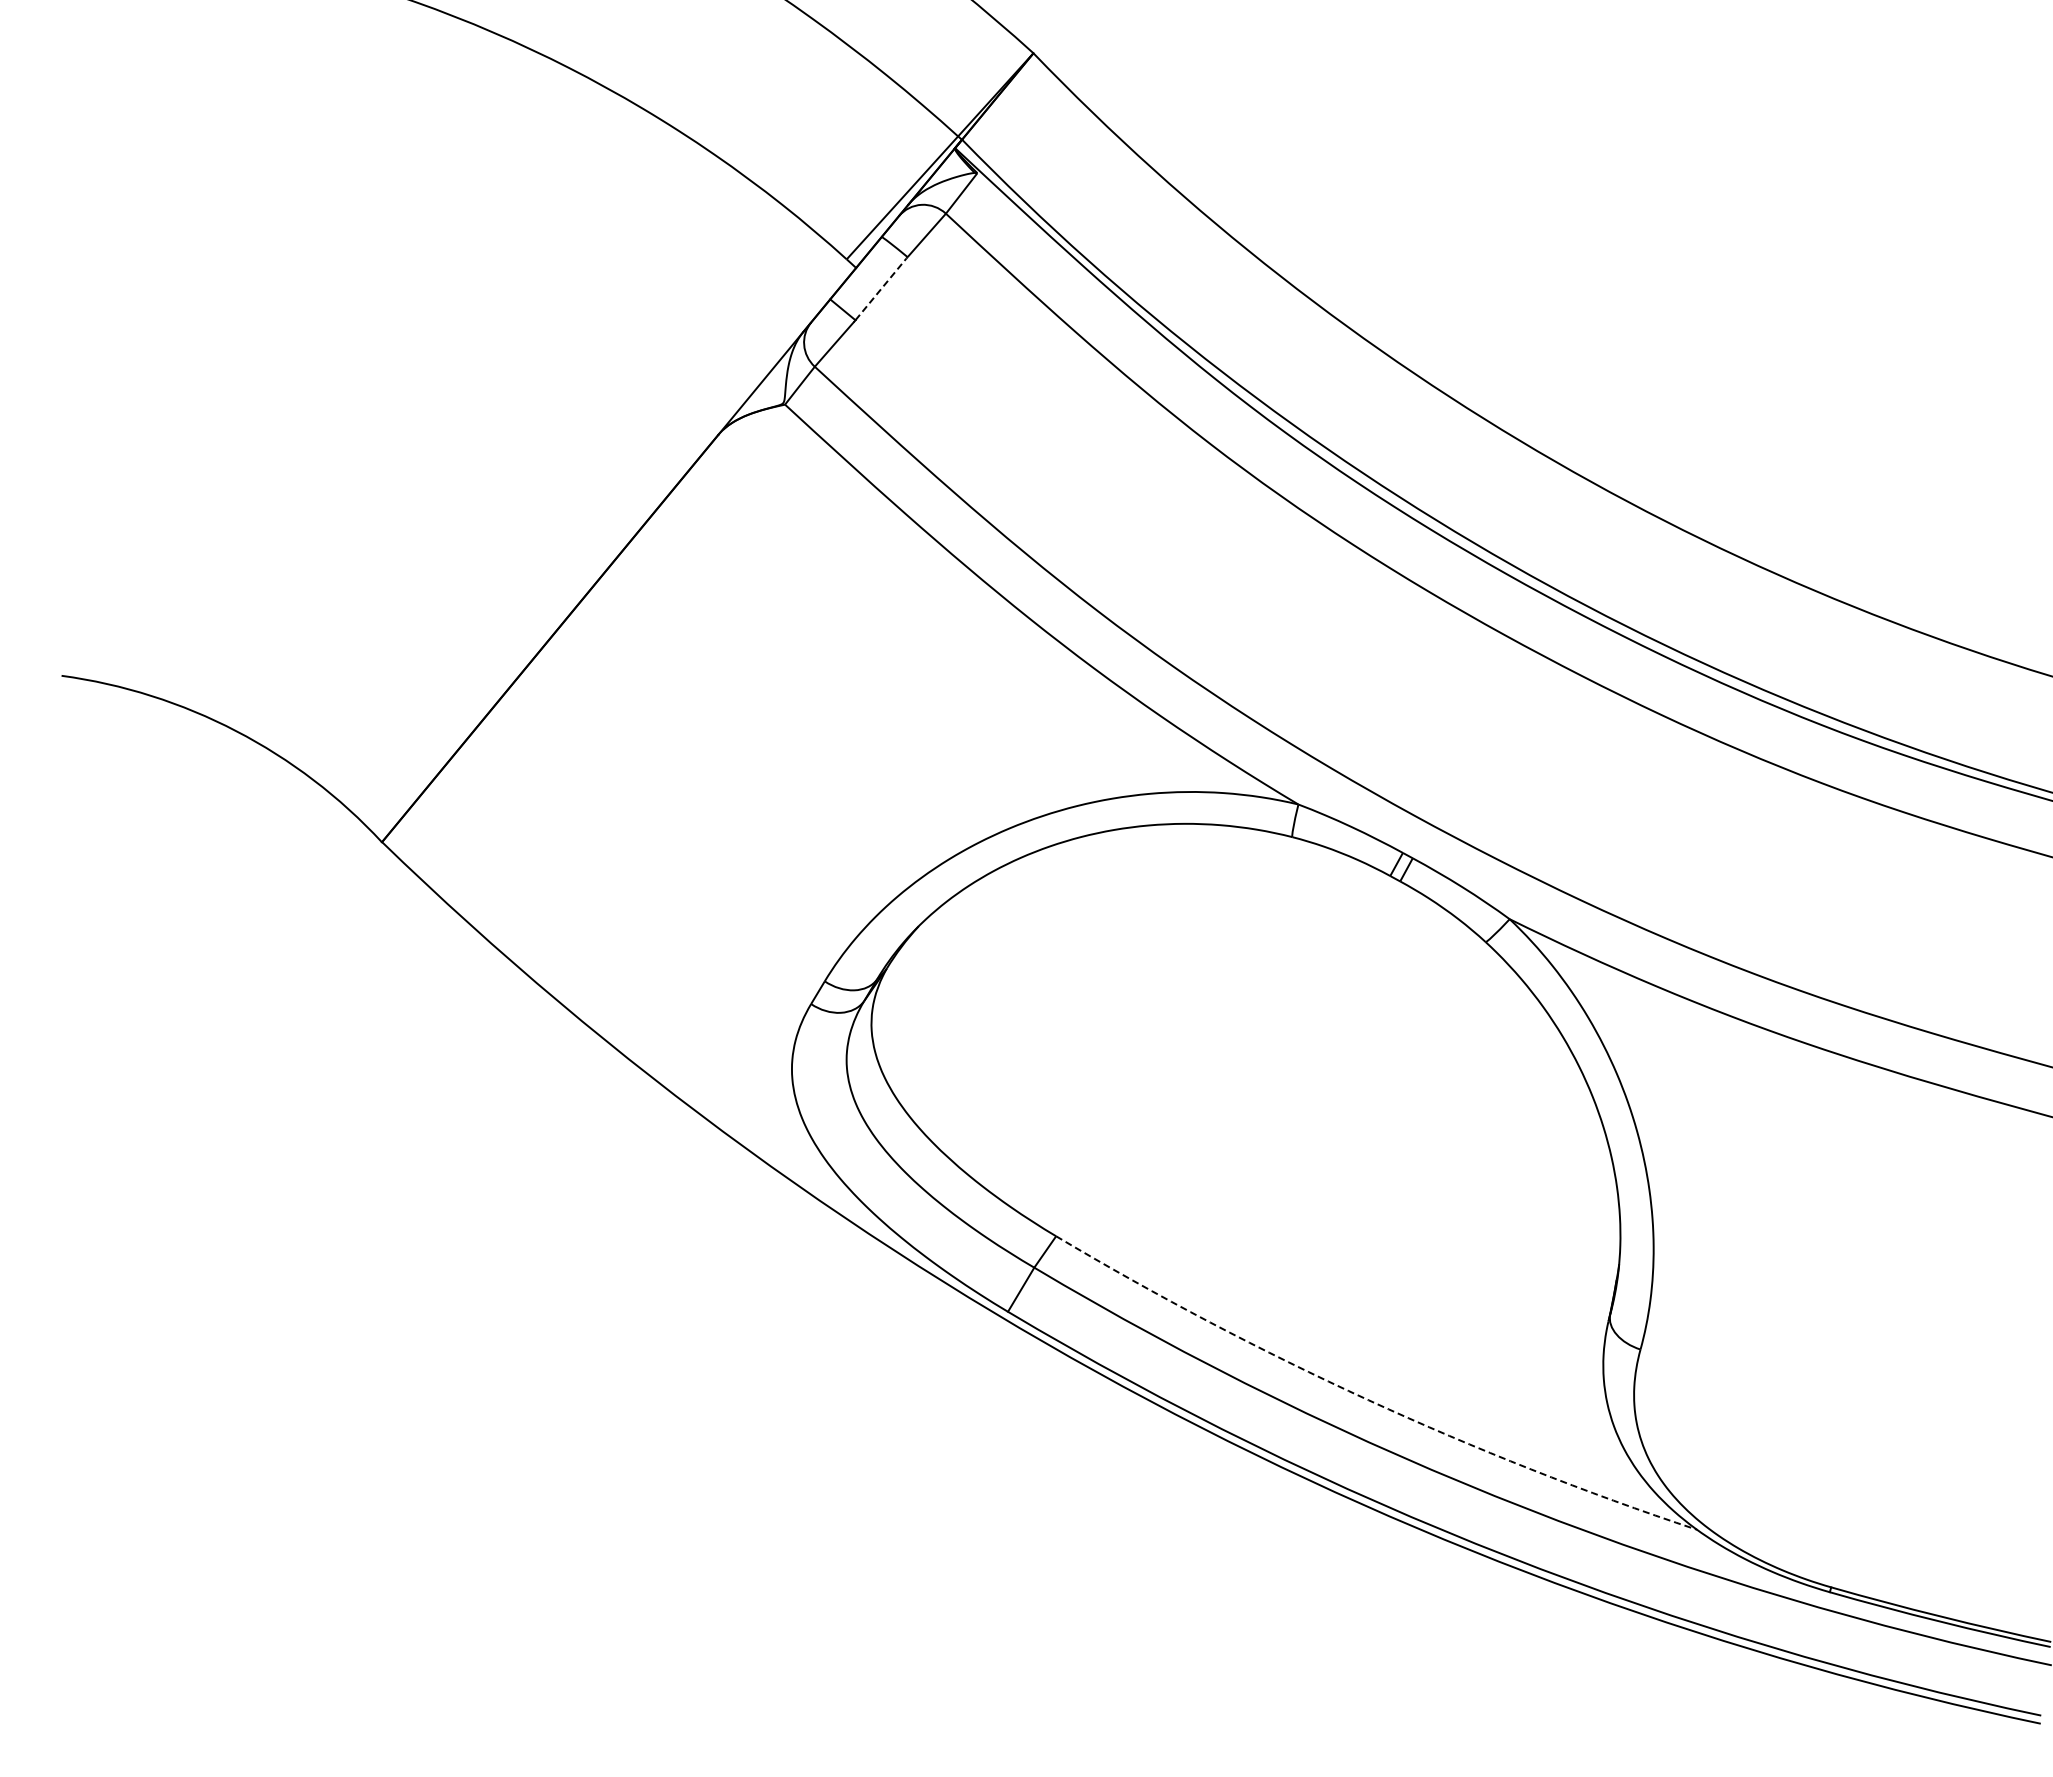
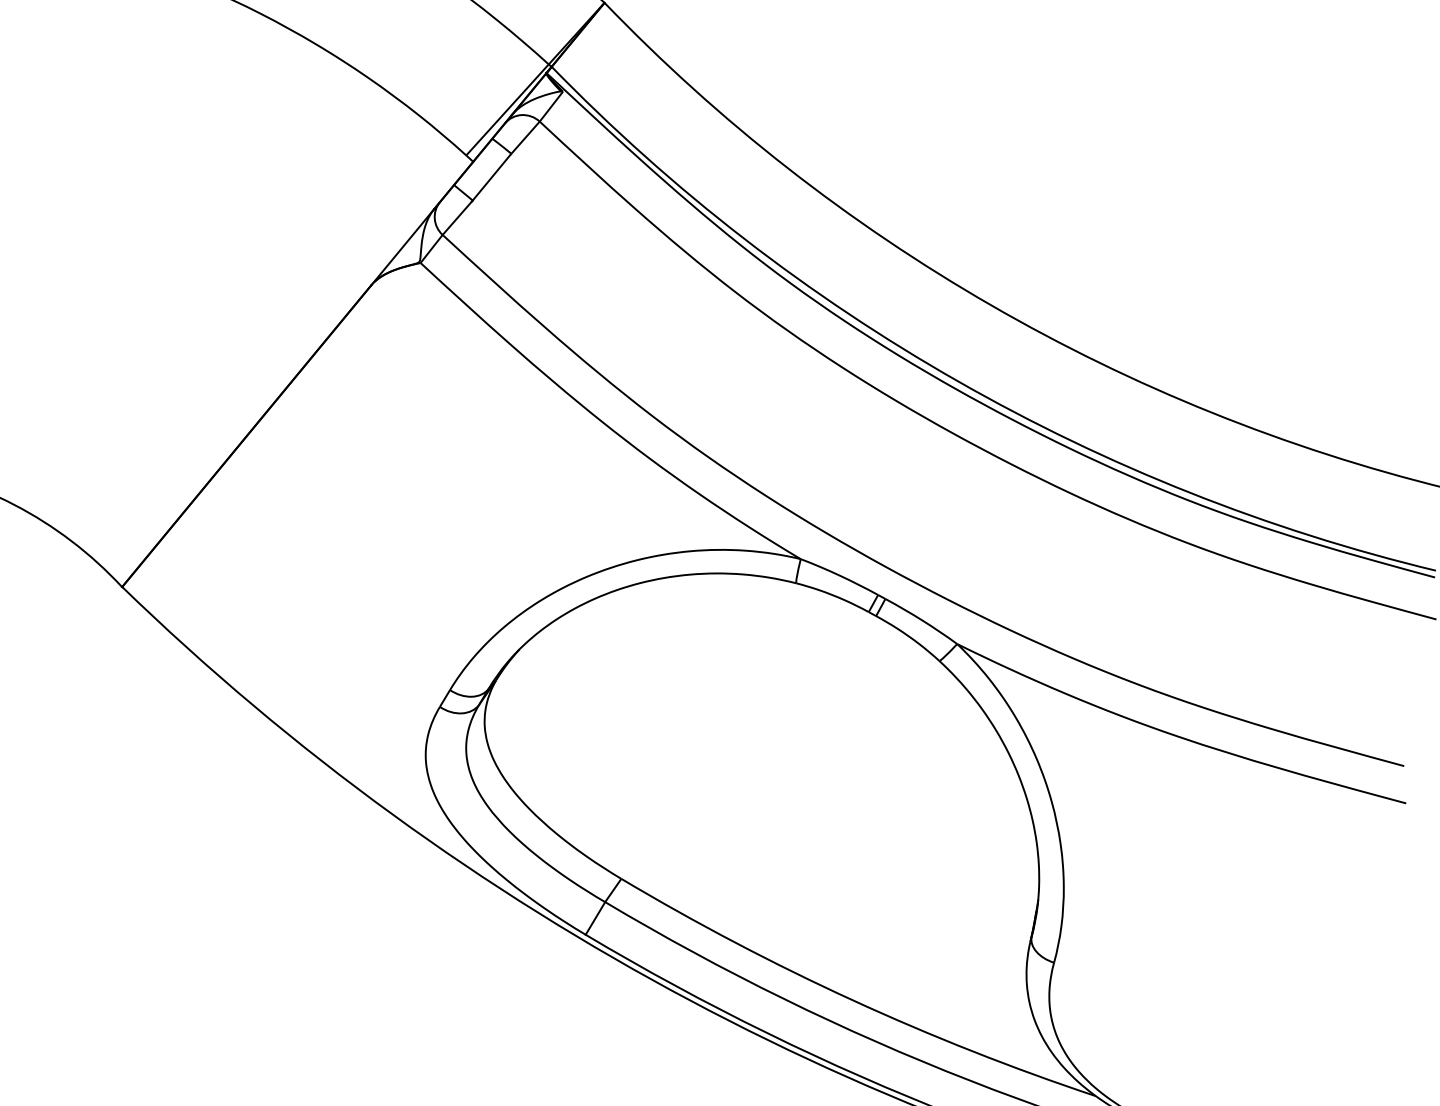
line: (880, 289) -> (491, 177), dashed -> solid
arc: (1368, 1400) -> (852, 1000), dashed -> solid

